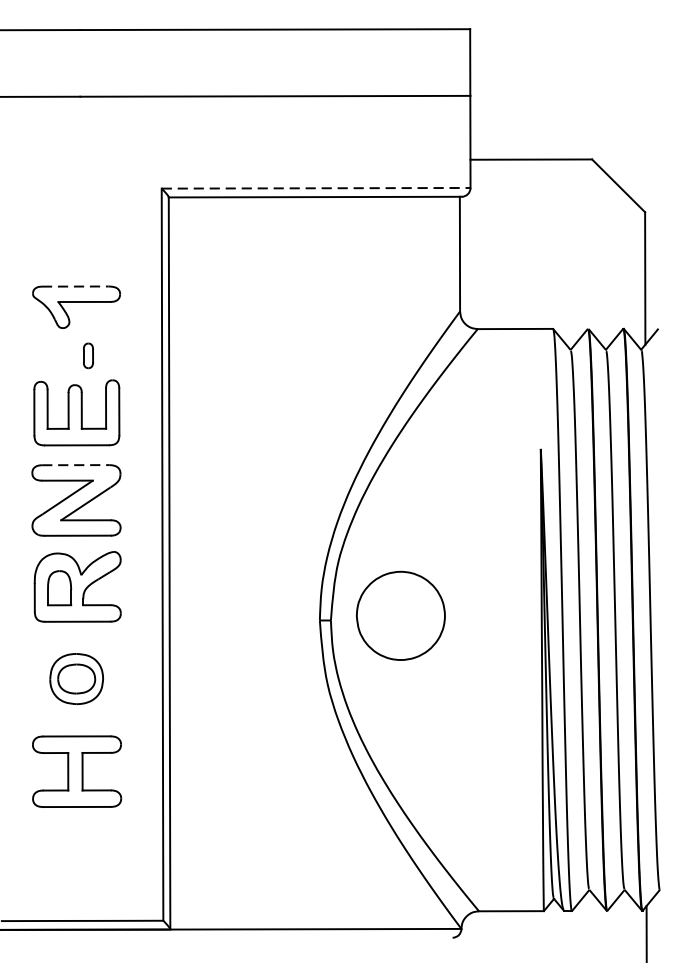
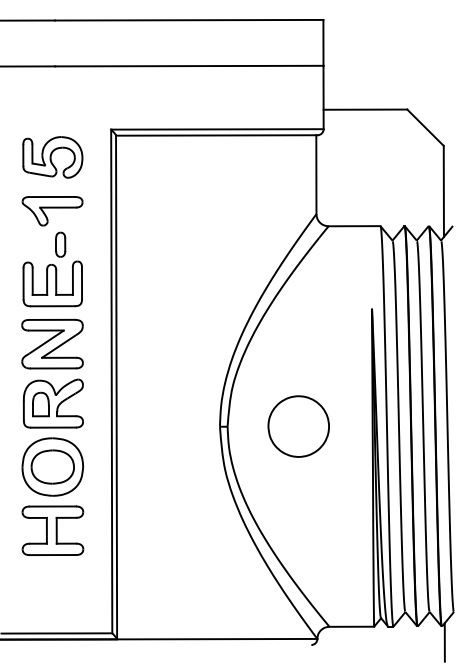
line: (316, 188) -> (217, 129), dashed -> solid
part: (76, 229) -> (52, 157), added
line: (74, 287) -> (51, 197), dashed -> solid
part: (88, 355) -> (60, 244), size x1.43
line: (76, 464) -> (52, 319), dashed -> solid
part: (400, 615) -> (298, 426), moved
part: (76, 678) -> (52, 466), size x1.67

